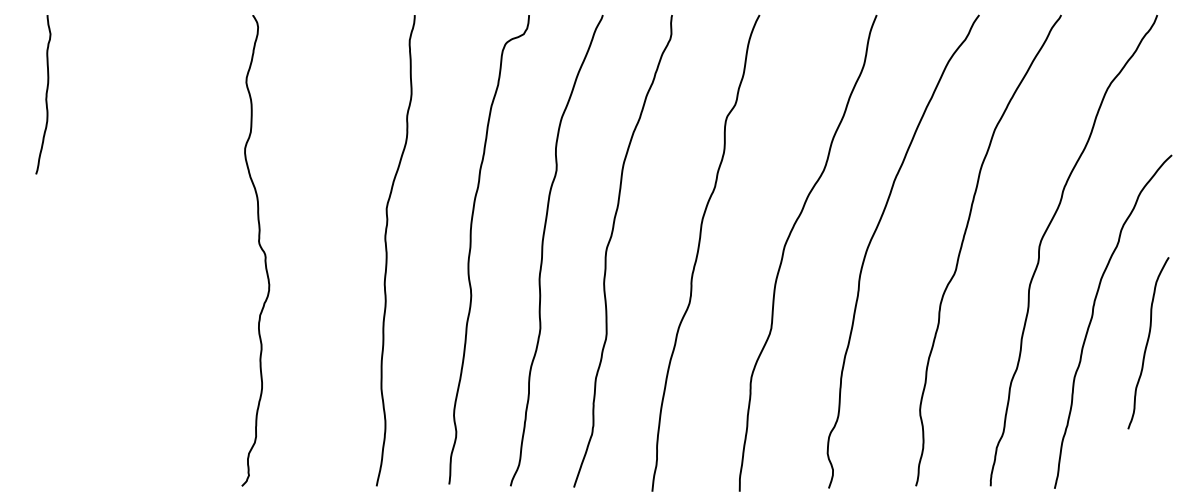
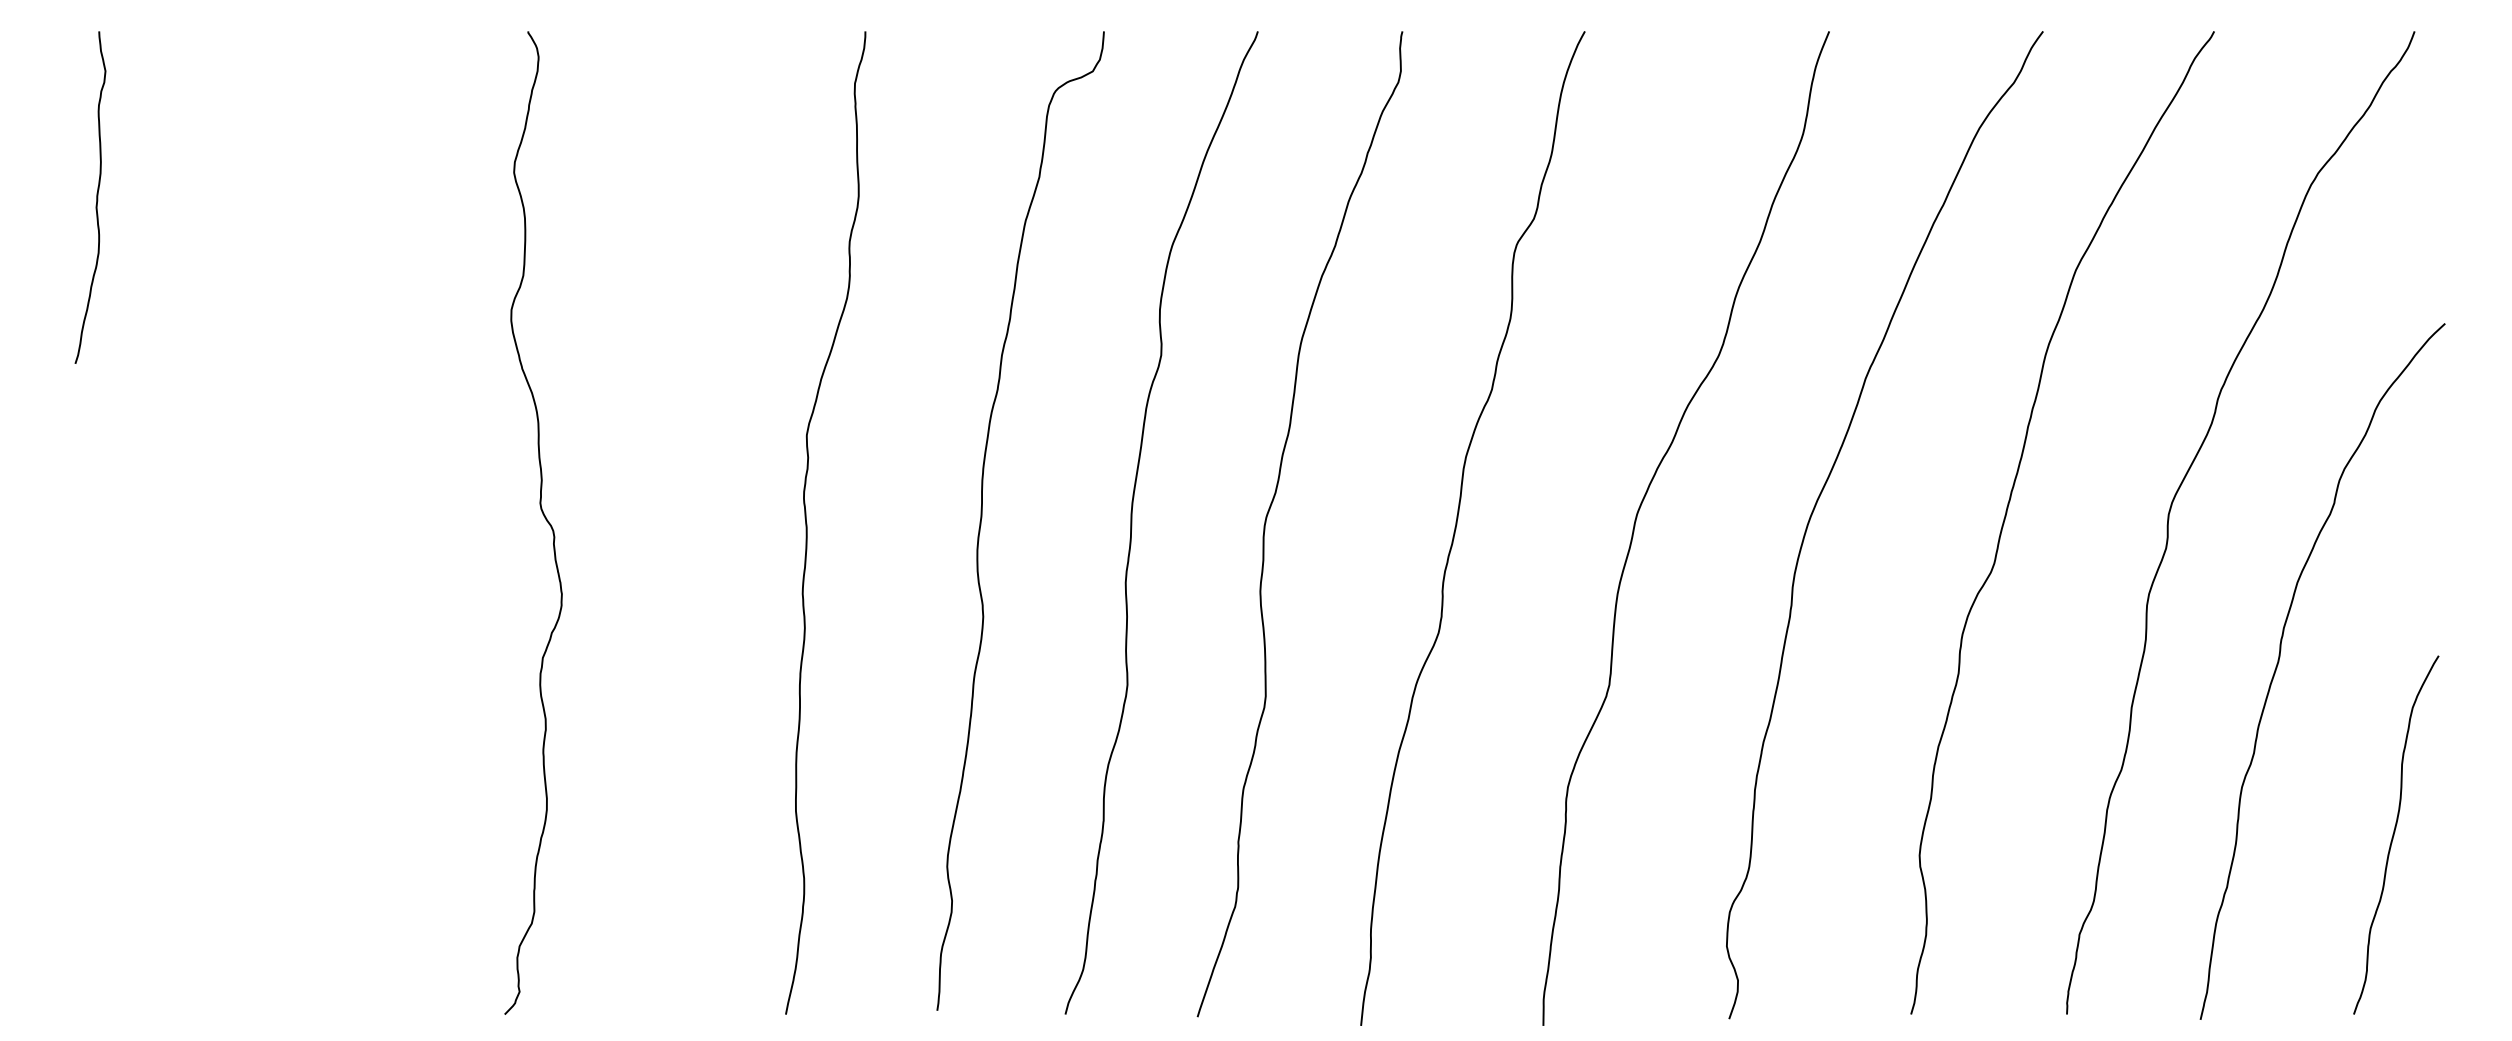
curve: (1148, 343) -> (2396, 835), moved

